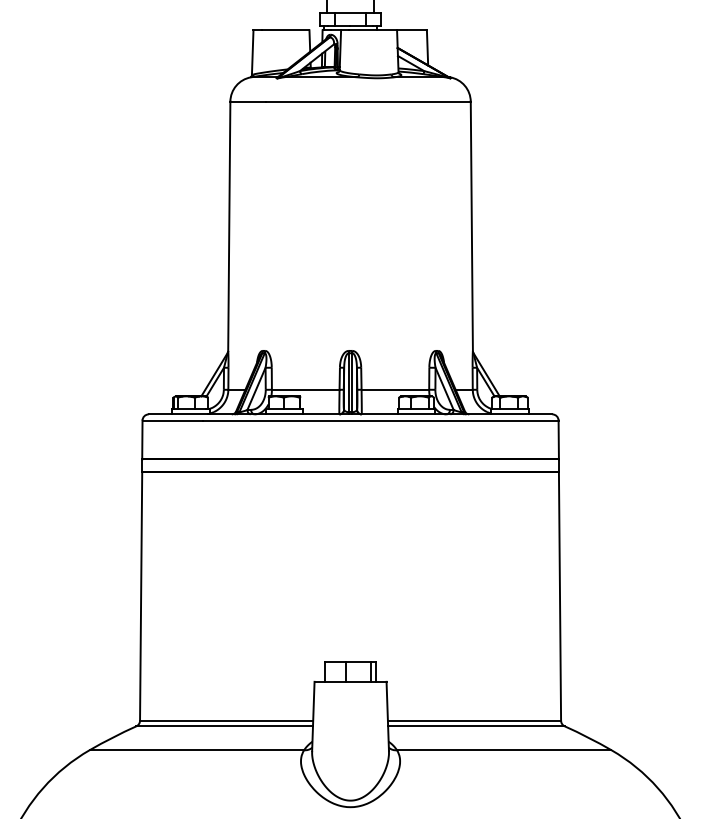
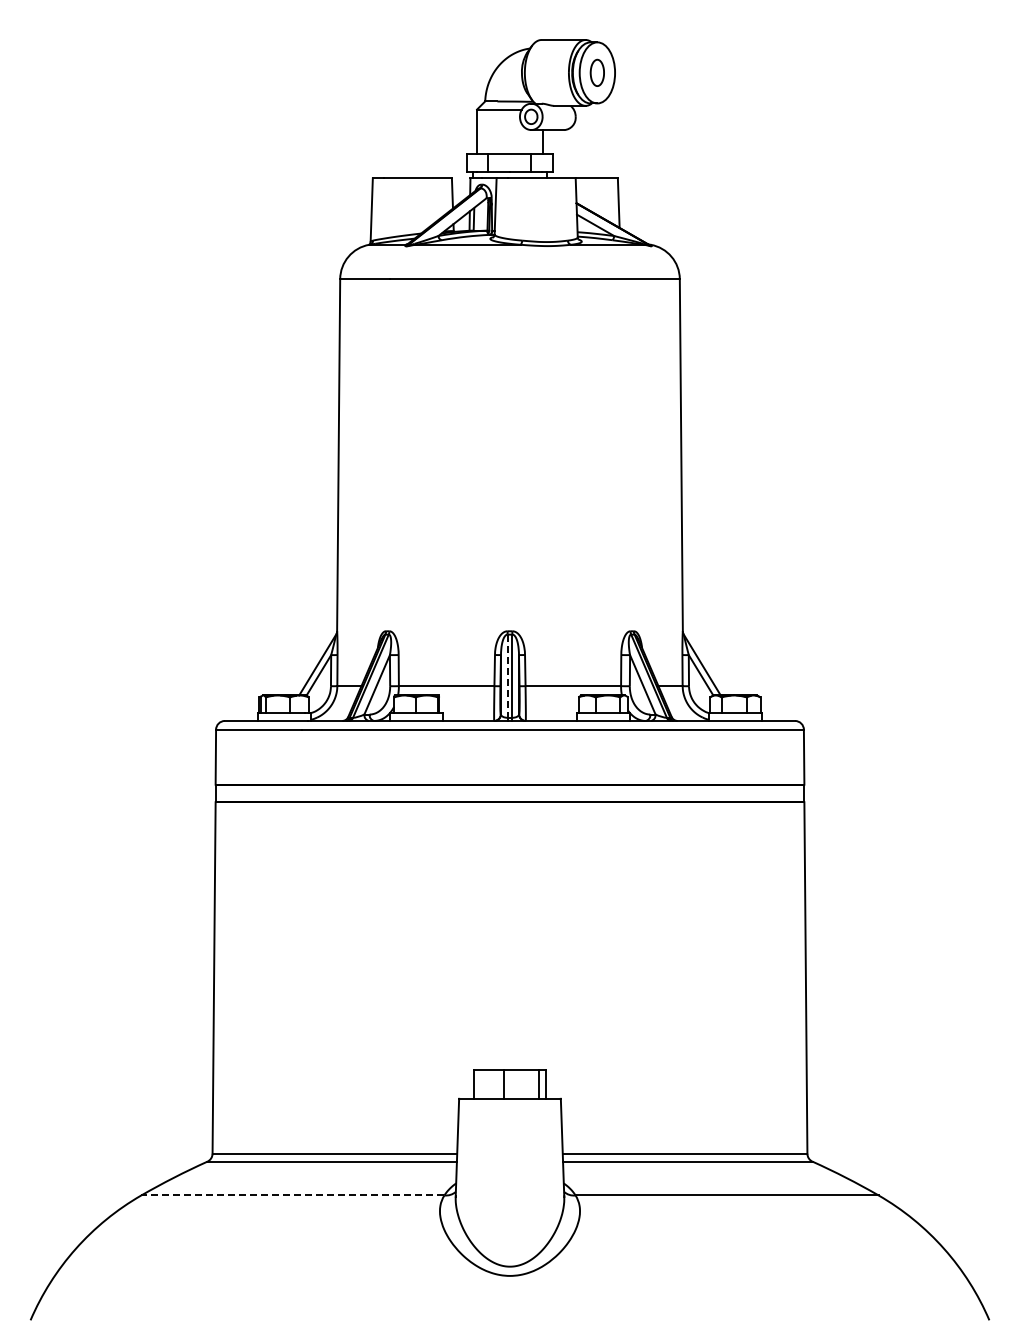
line: (348, 382) -> (507, 676), solid -> dashed
line: (196, 750) -> (292, 1195), solid -> dashed

